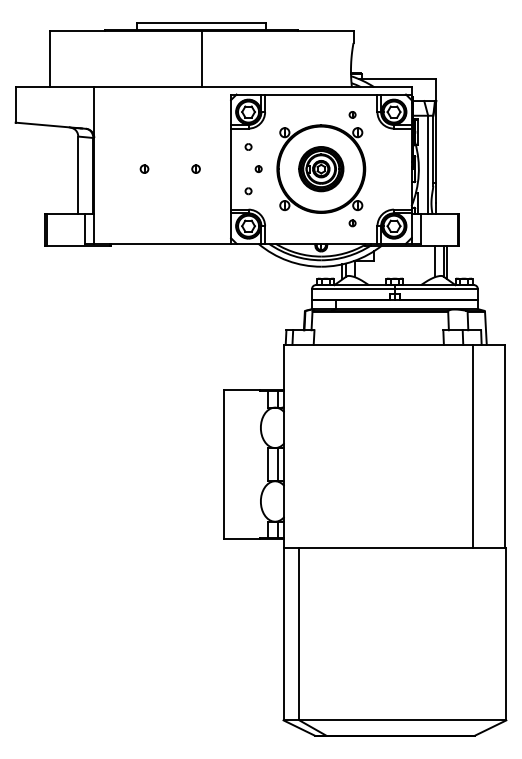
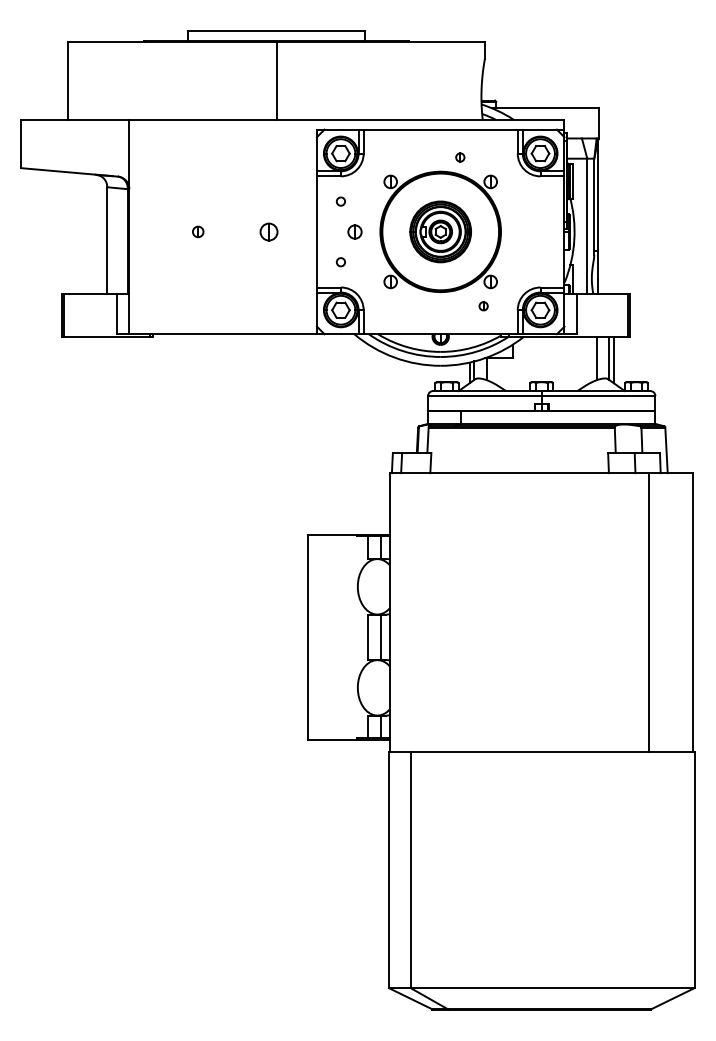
part: (352, 114) -> (460, 156), moved
part: (195, 168) -> (268, 231), size x1.6
part: (258, 168) -> (354, 231), size x1.6

